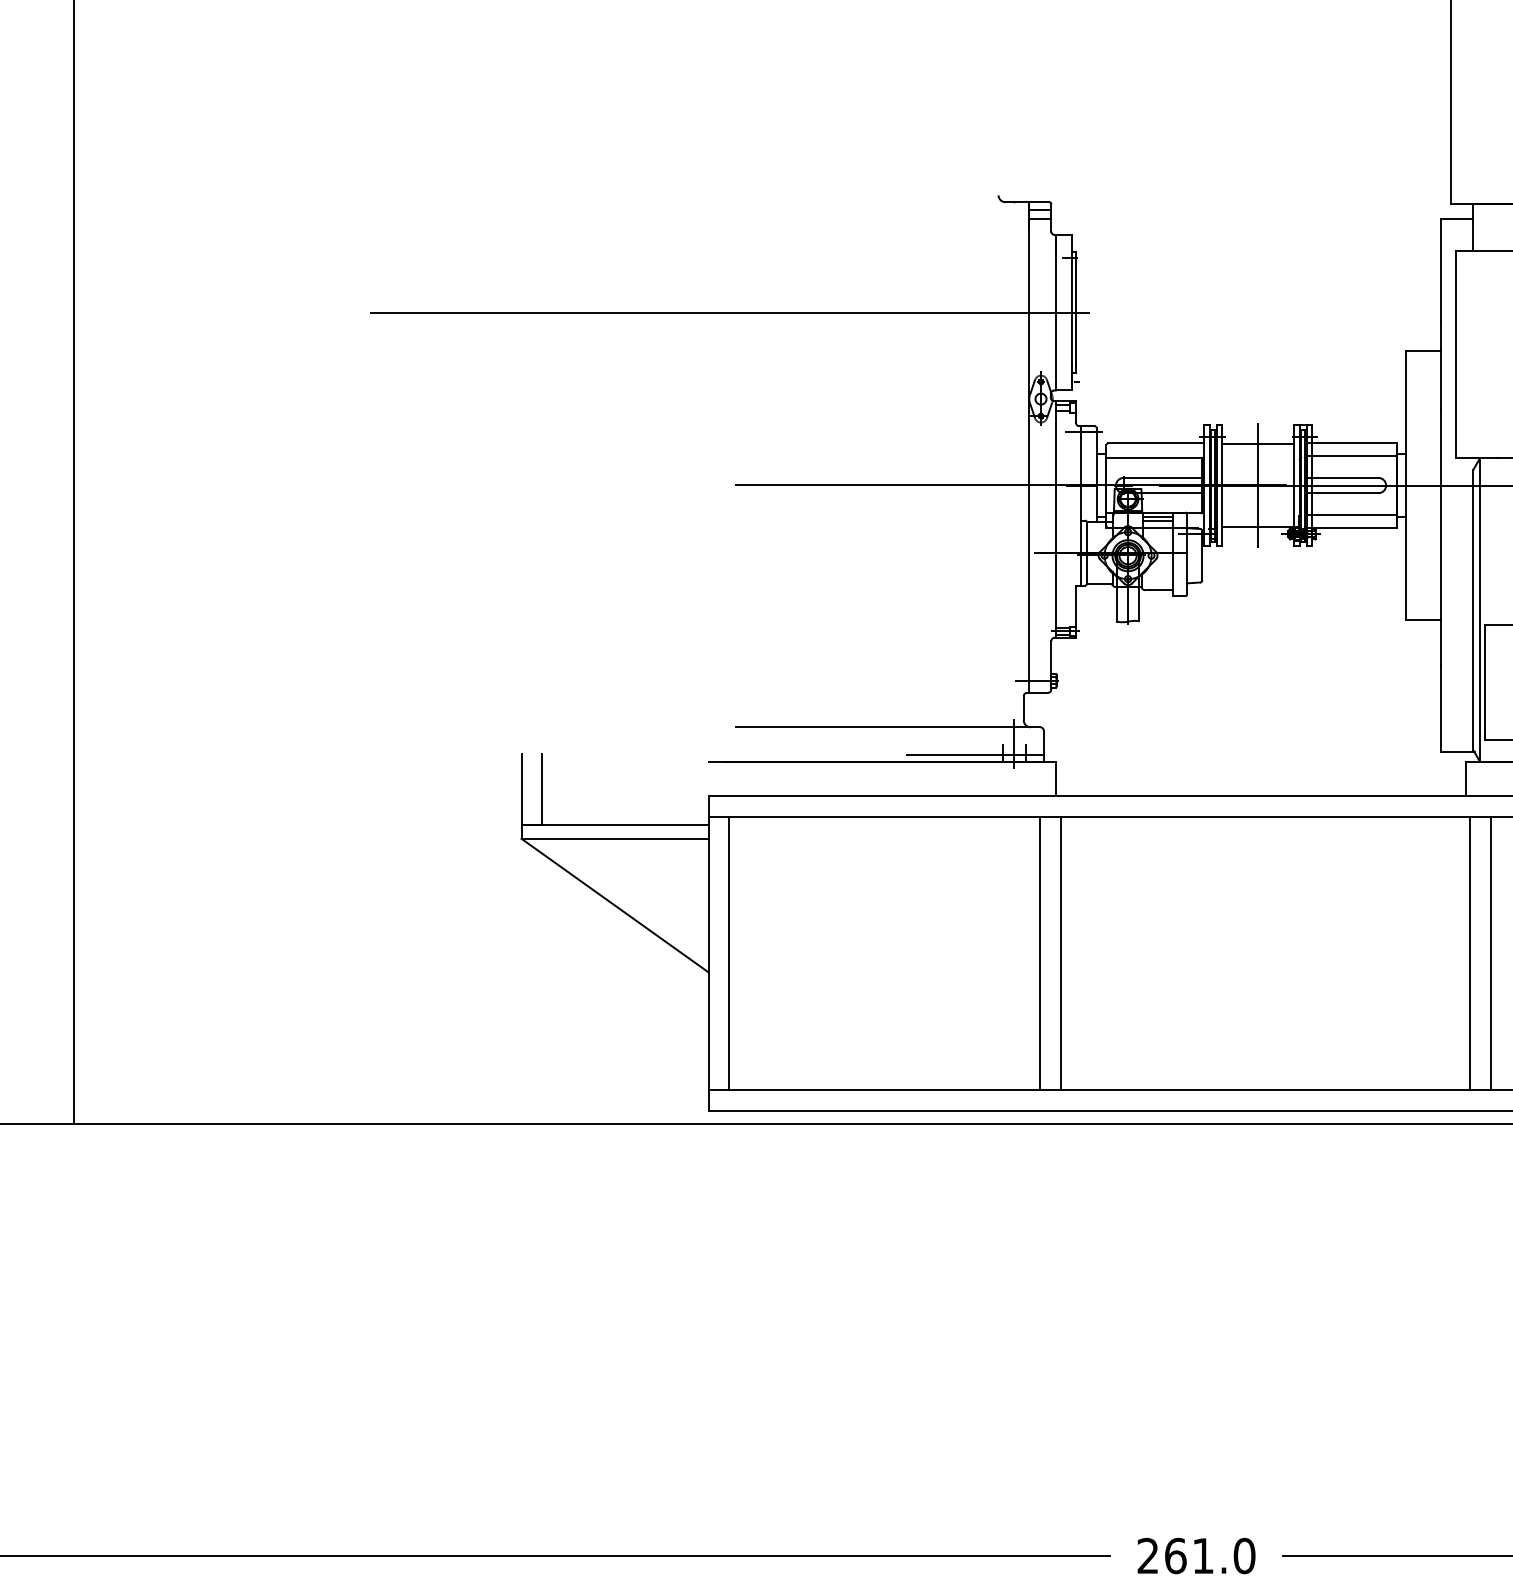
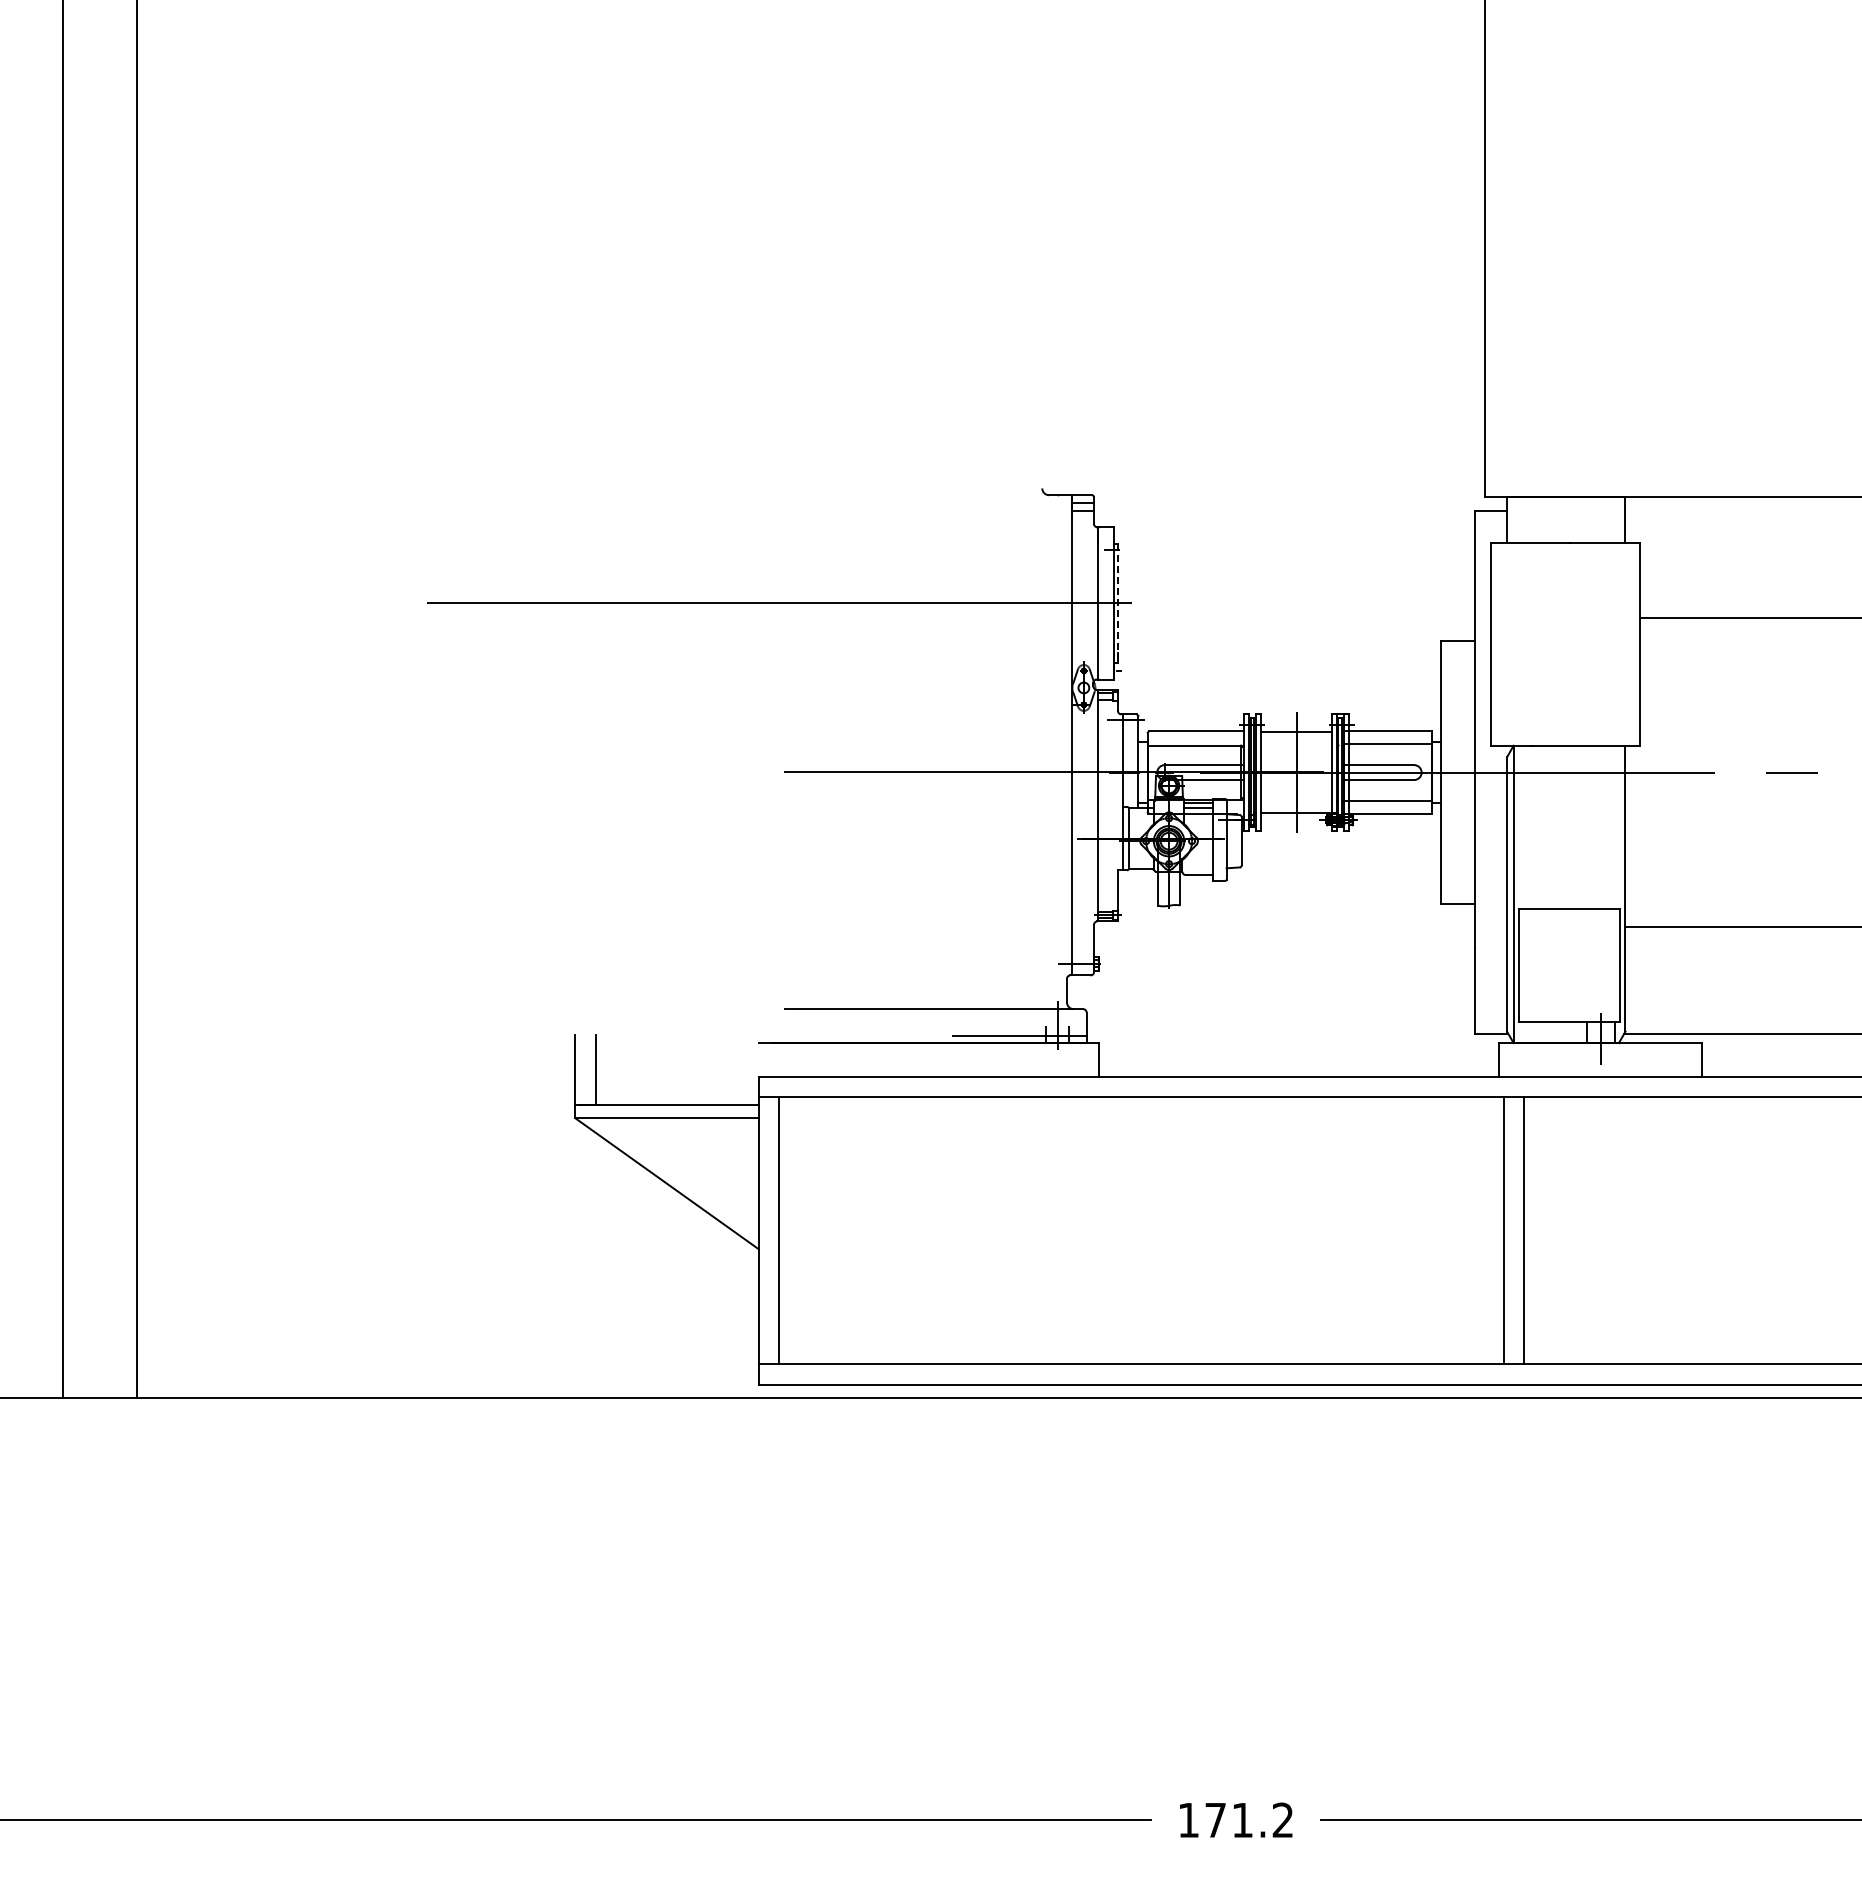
line: (1076, 312) -> (1118, 603), solid -> dashed
line: (1040, 953) -> (1083, 1230), removed
line: (1061, 953) -> (1103, 1230), removed
text: (1195, 1556) -> (1235, 1820), 261.0 -> 171.2

